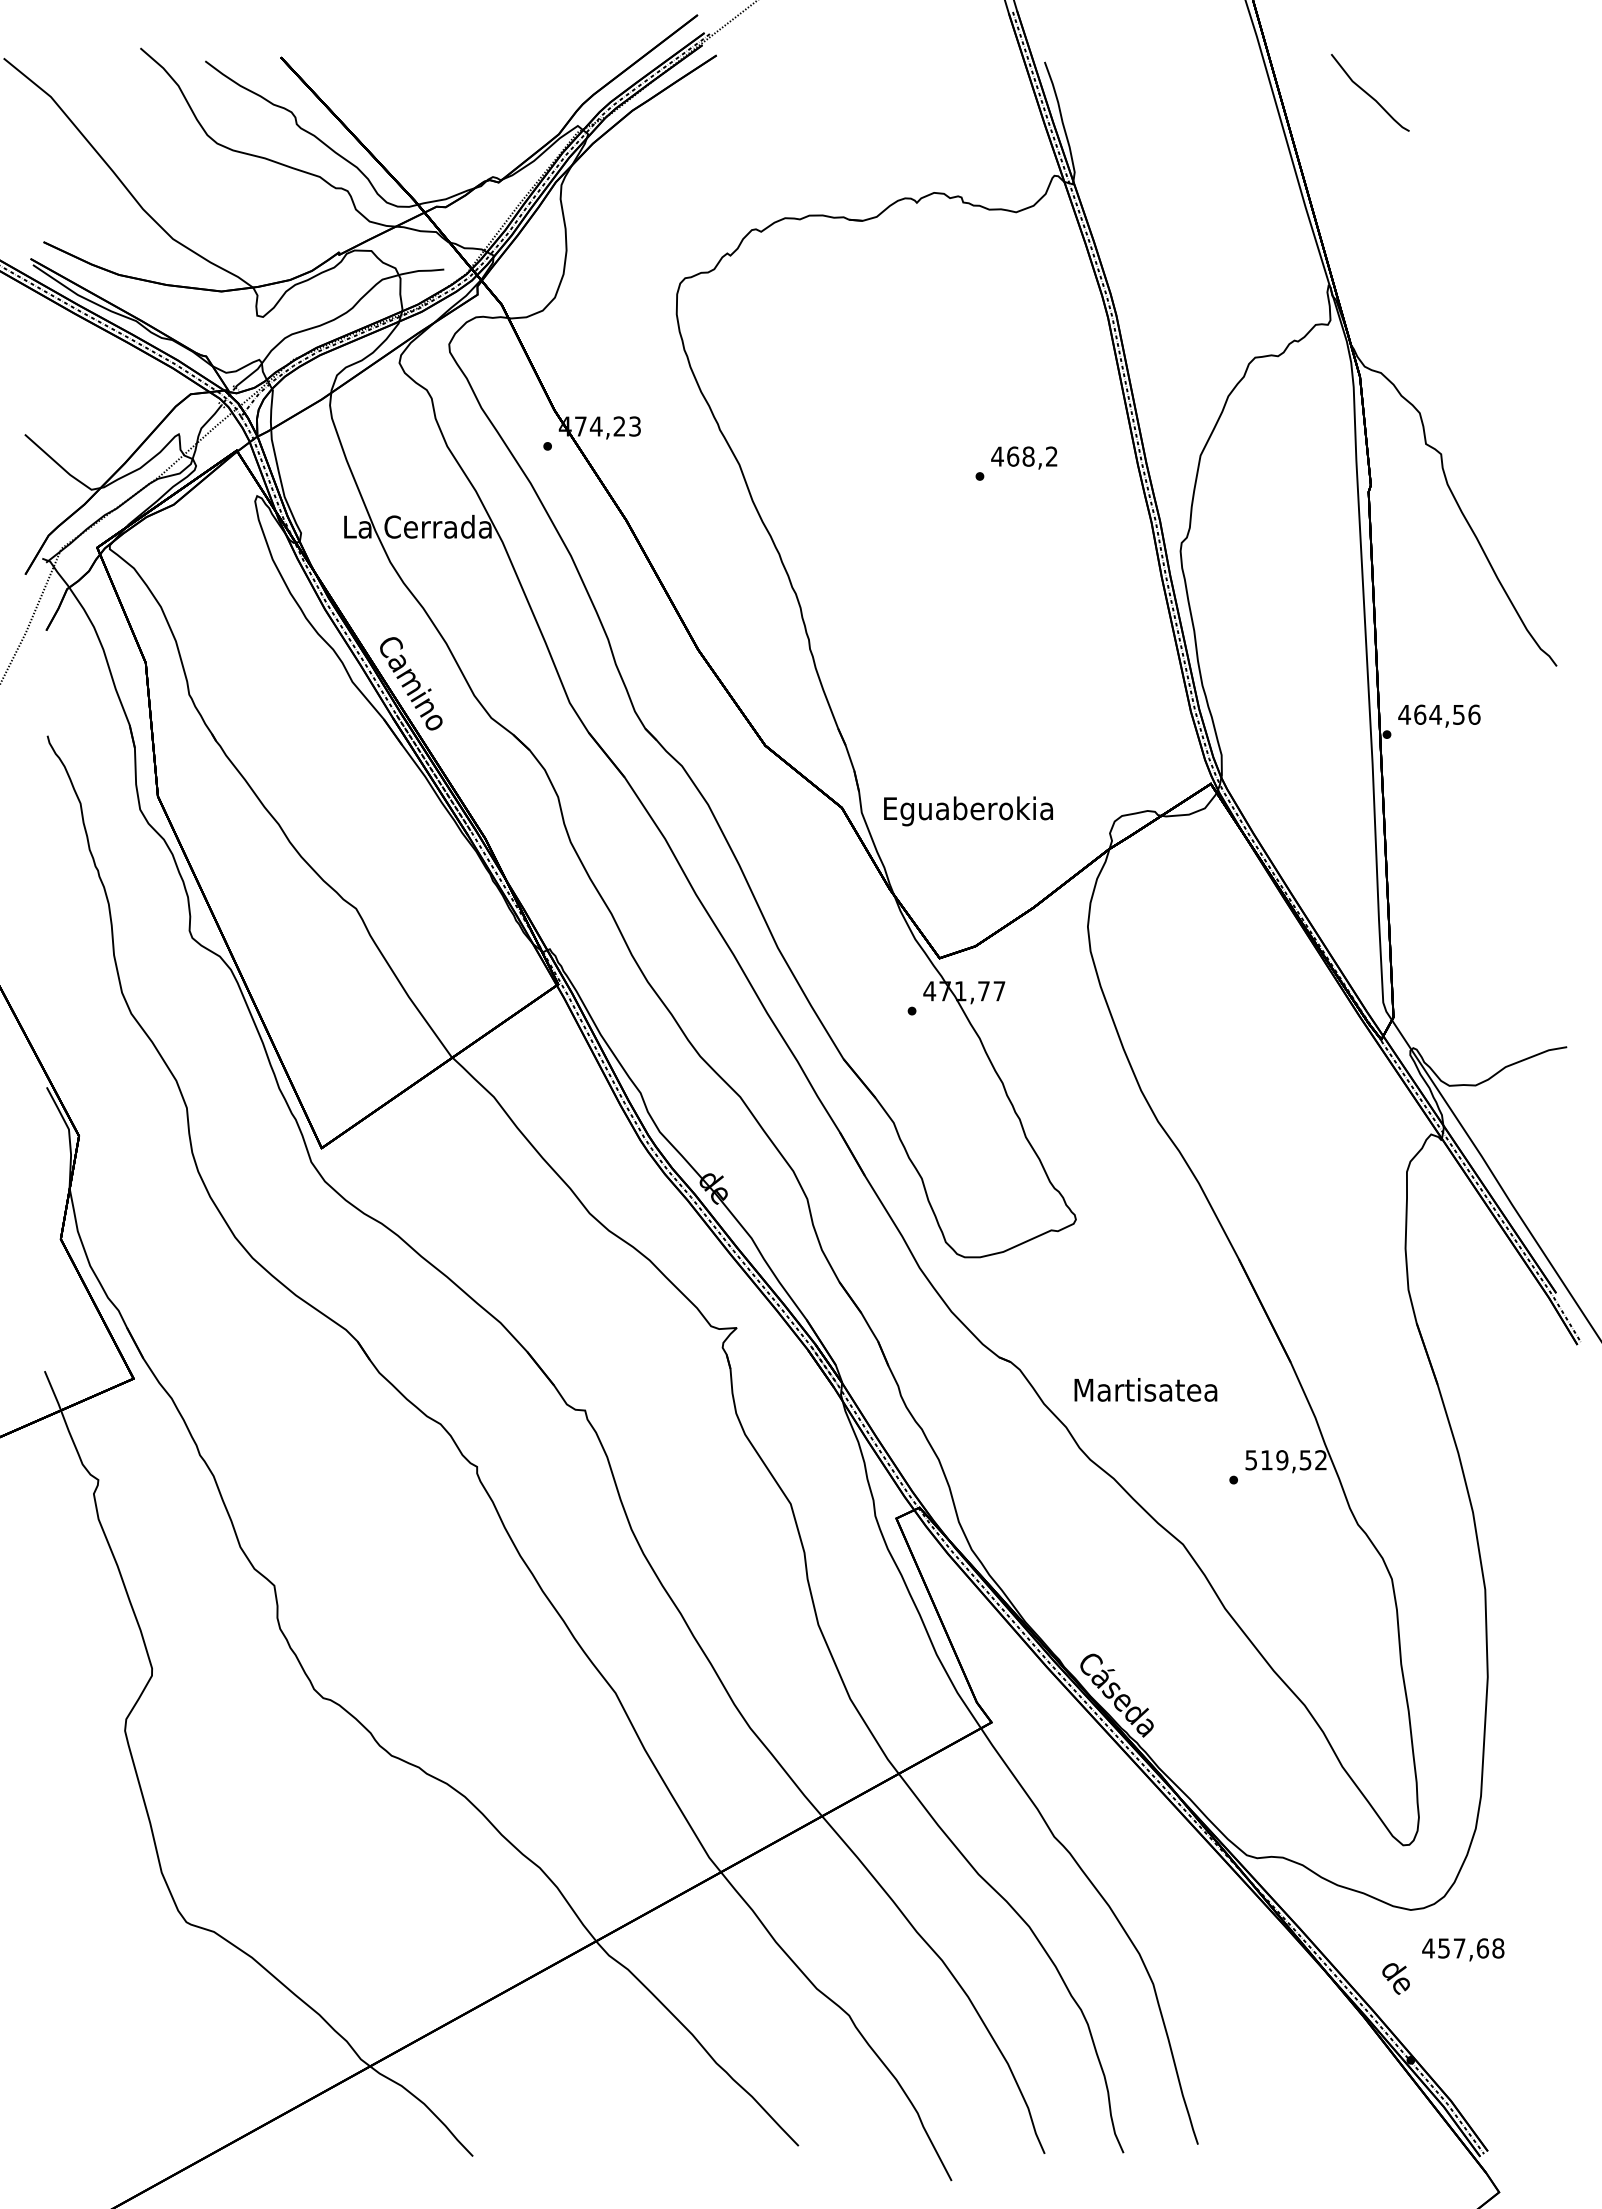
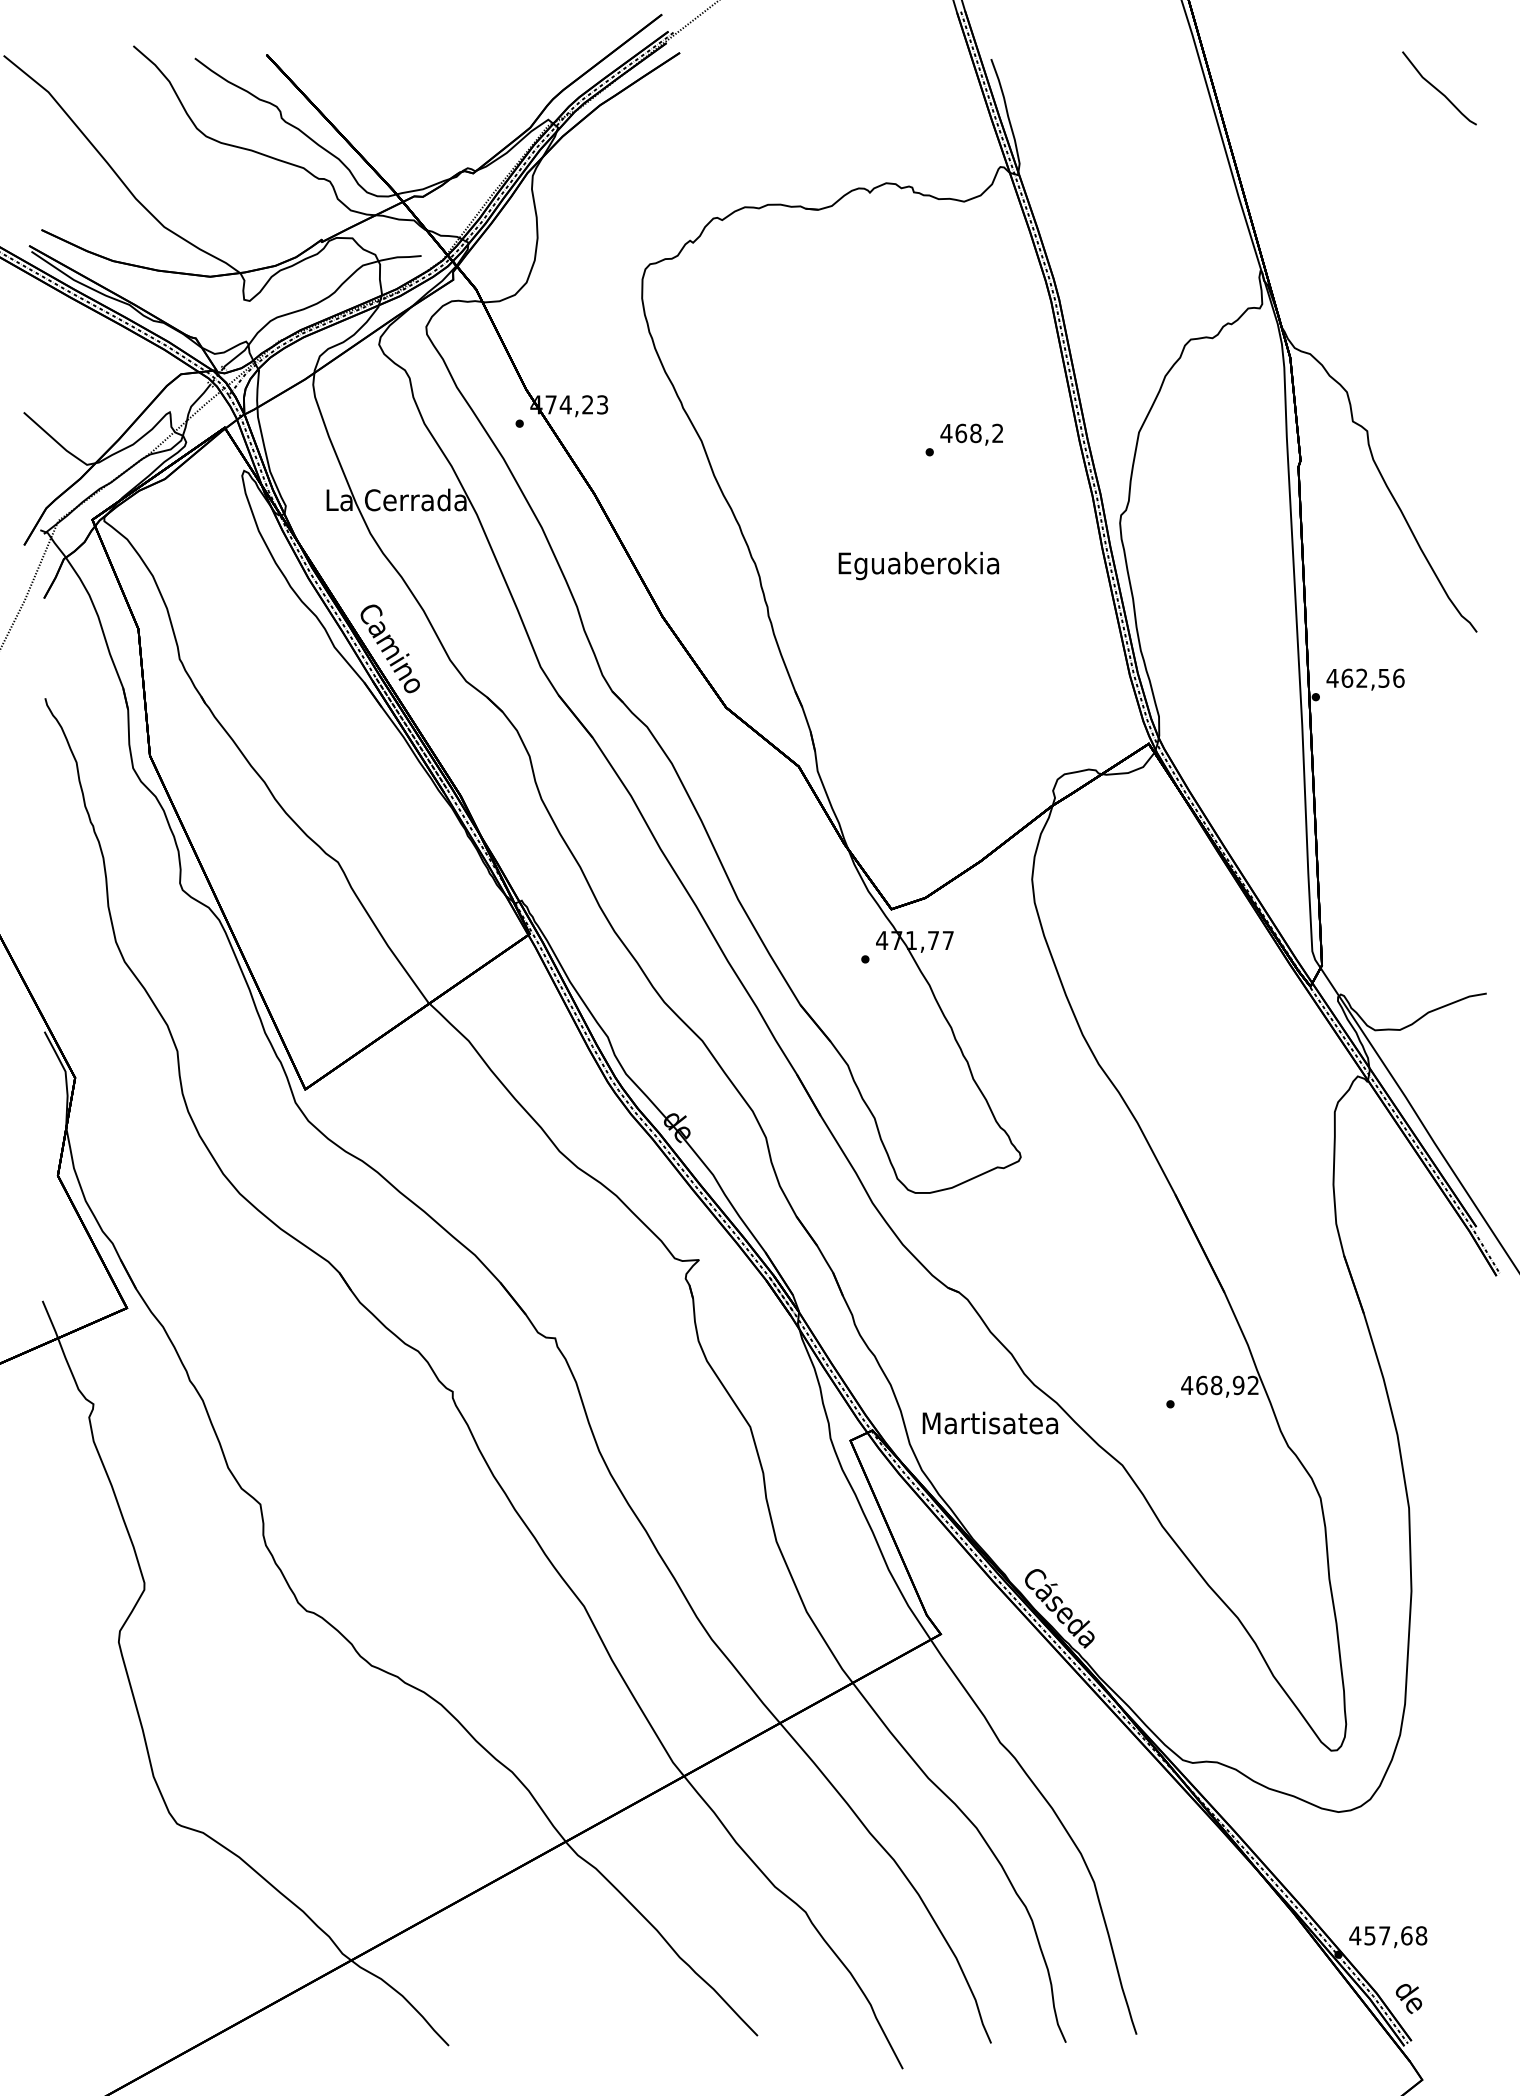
curve: (1368, 93) -> (1437, 88), moved
text: (1435, 714) -> (1361, 678), 464,56 -> 462,56
text: (968, 811) -> (918, 566), moved
text: (1145, 1389) -> (990, 1422), moved
text: (1277, 1460) -> (1212, 1385), 519,52 -> 468,92
text: (1463, 1949) -> (1388, 1936), moved
text: (1395, 1978) -> (1408, 1998), moved

